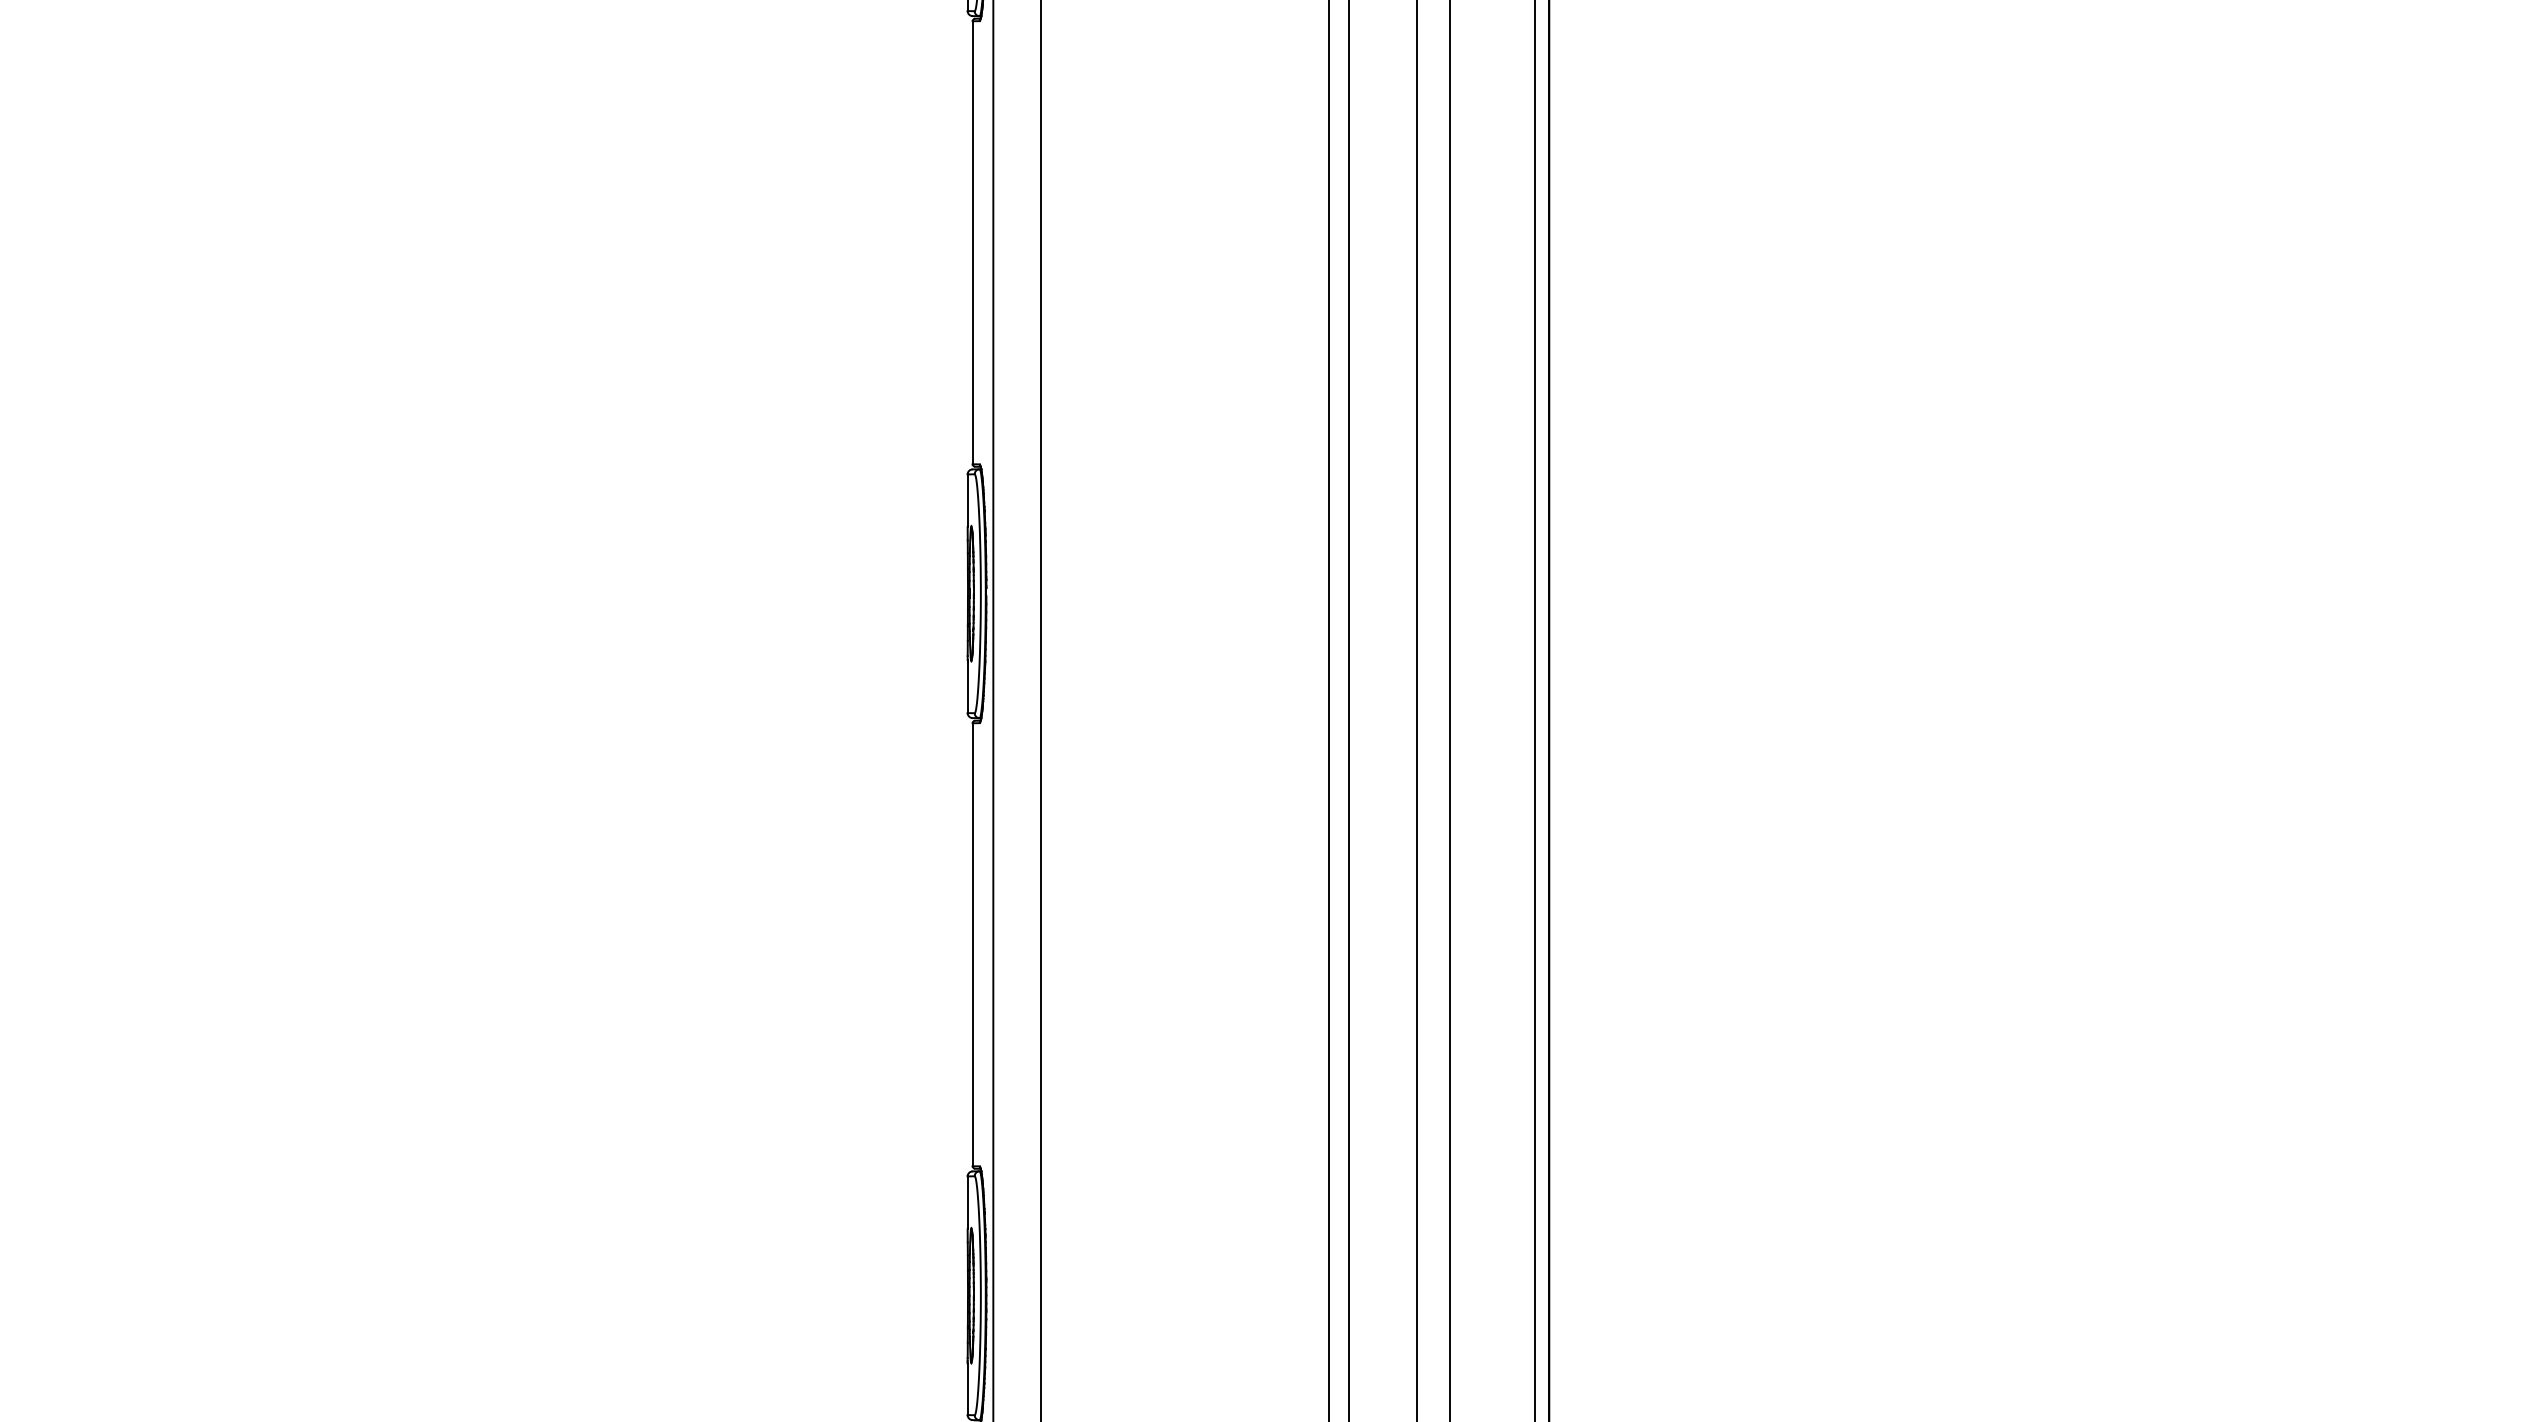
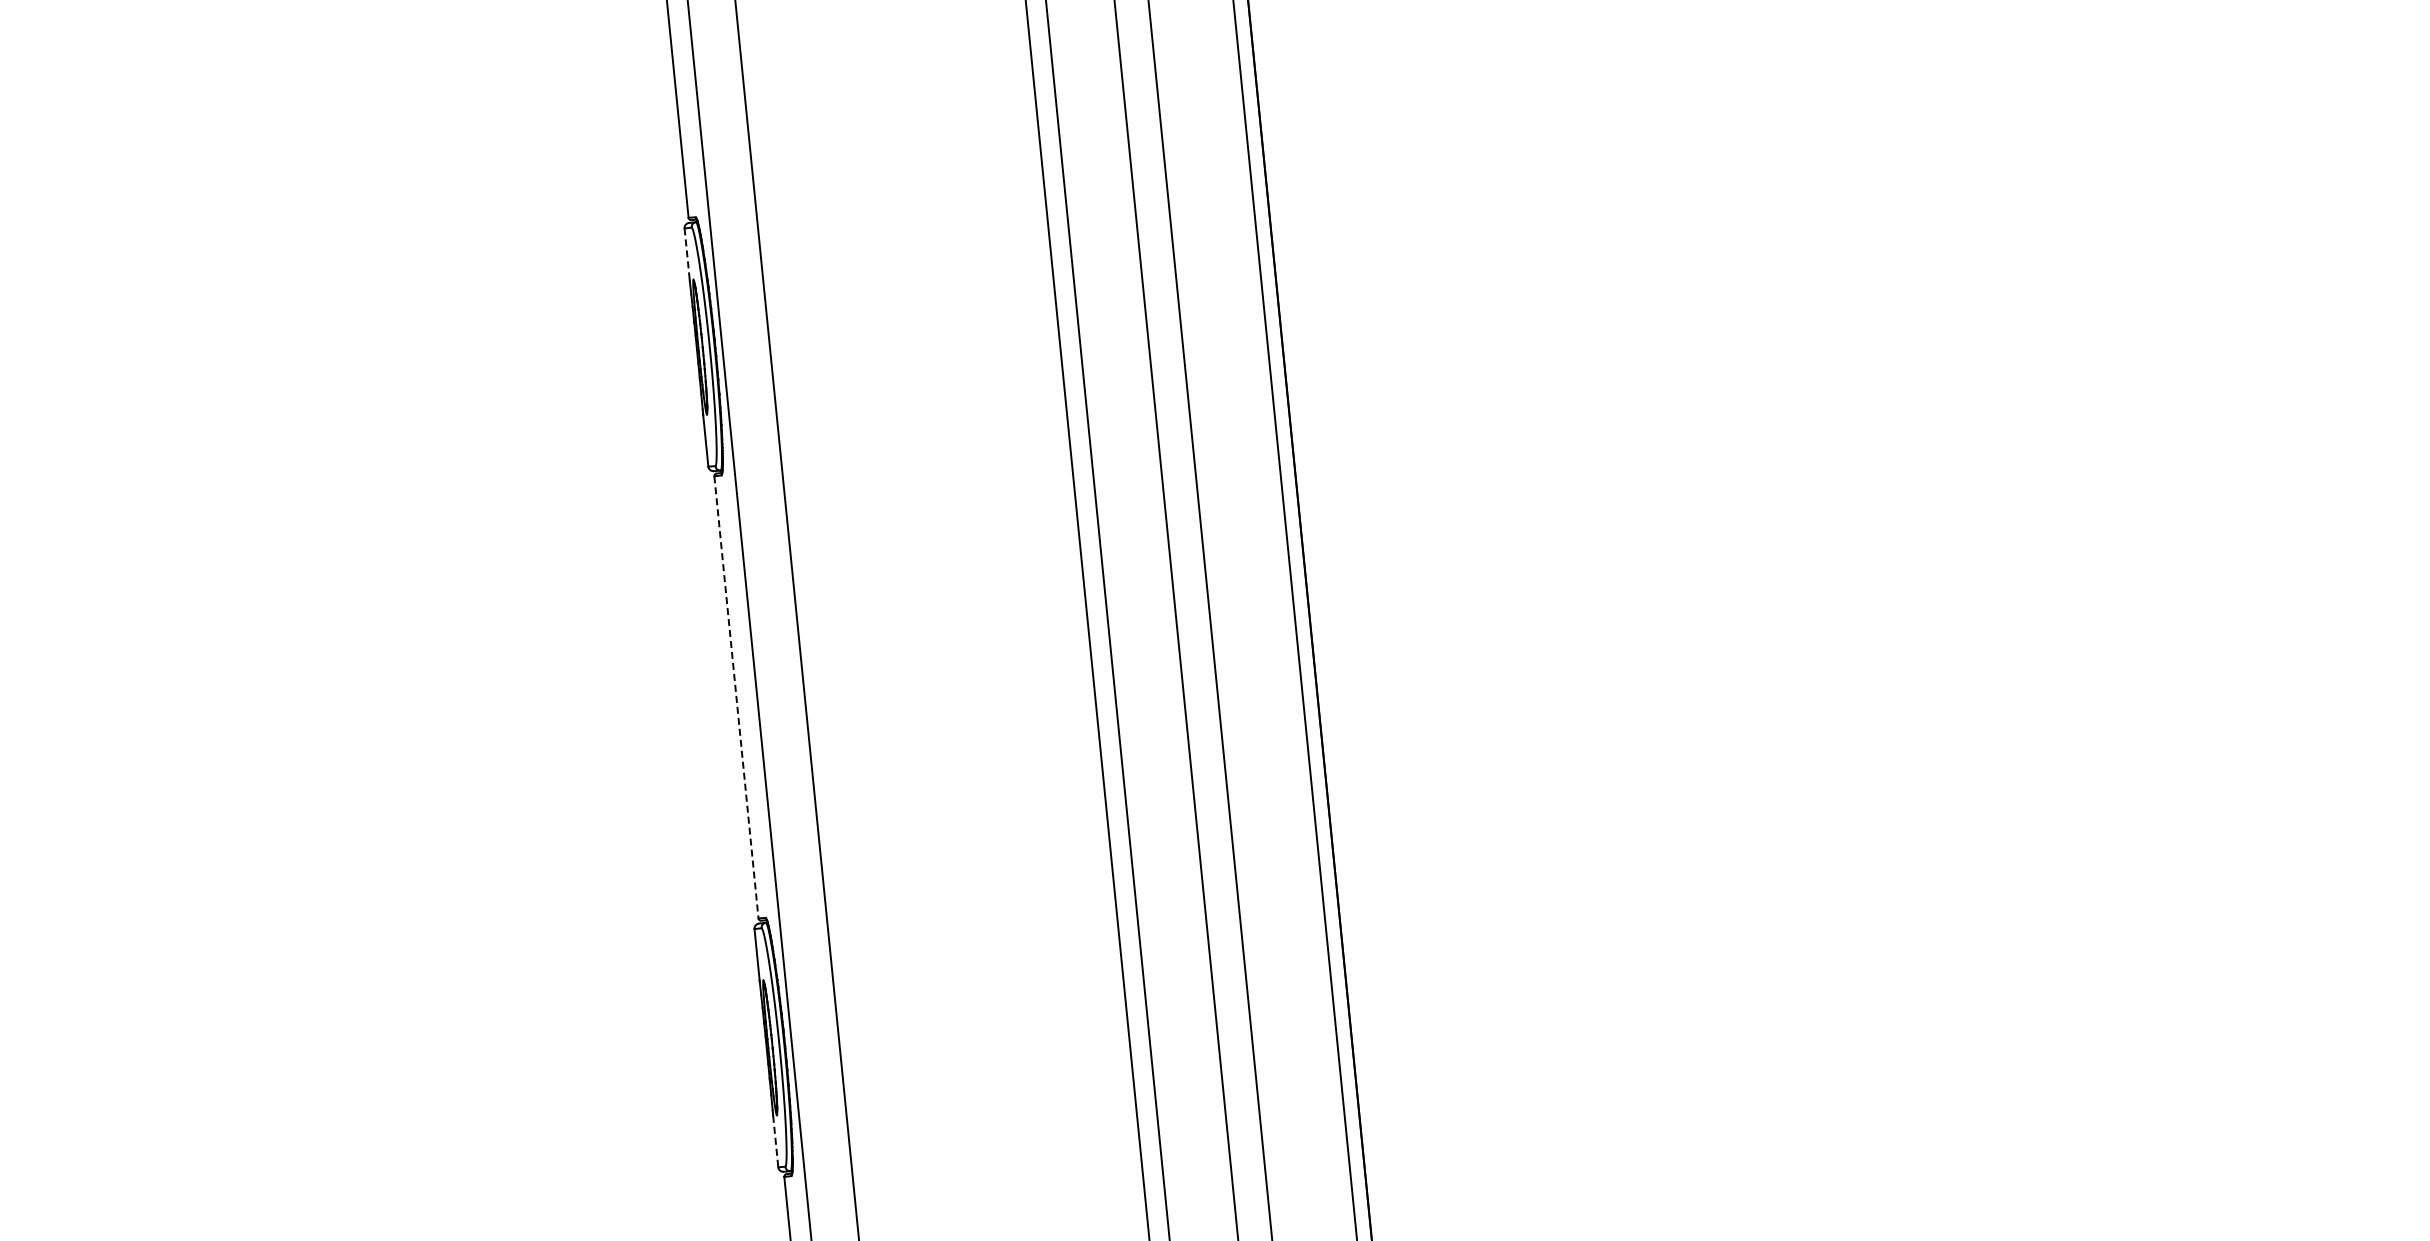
line: (967, 500) -> (687, 254), solid -> dashed
line: (972, 945) -> (736, 698), solid -> dashed
line: (967, 1389) -> (775, 1141), solid -> dashed

